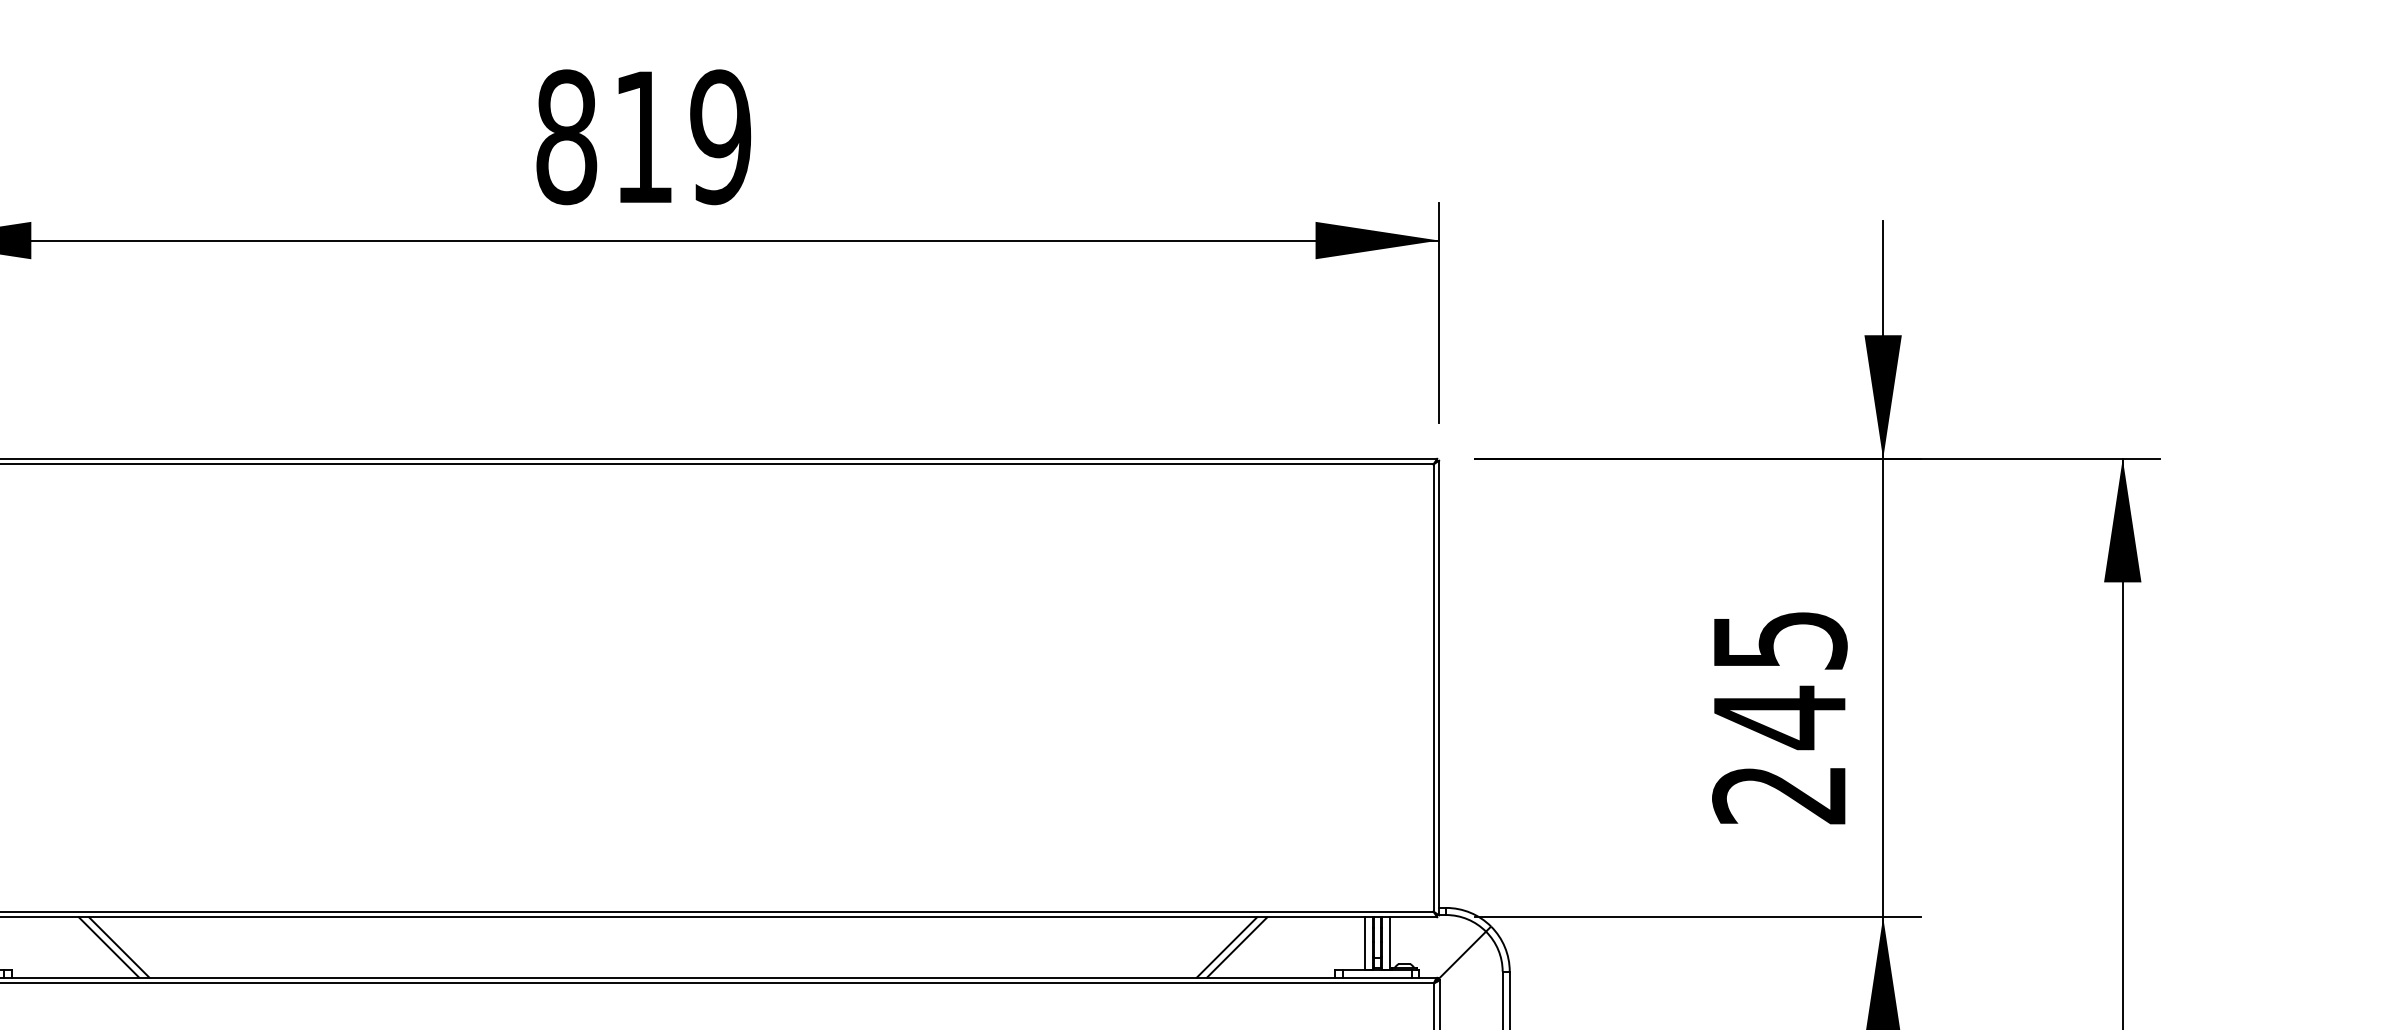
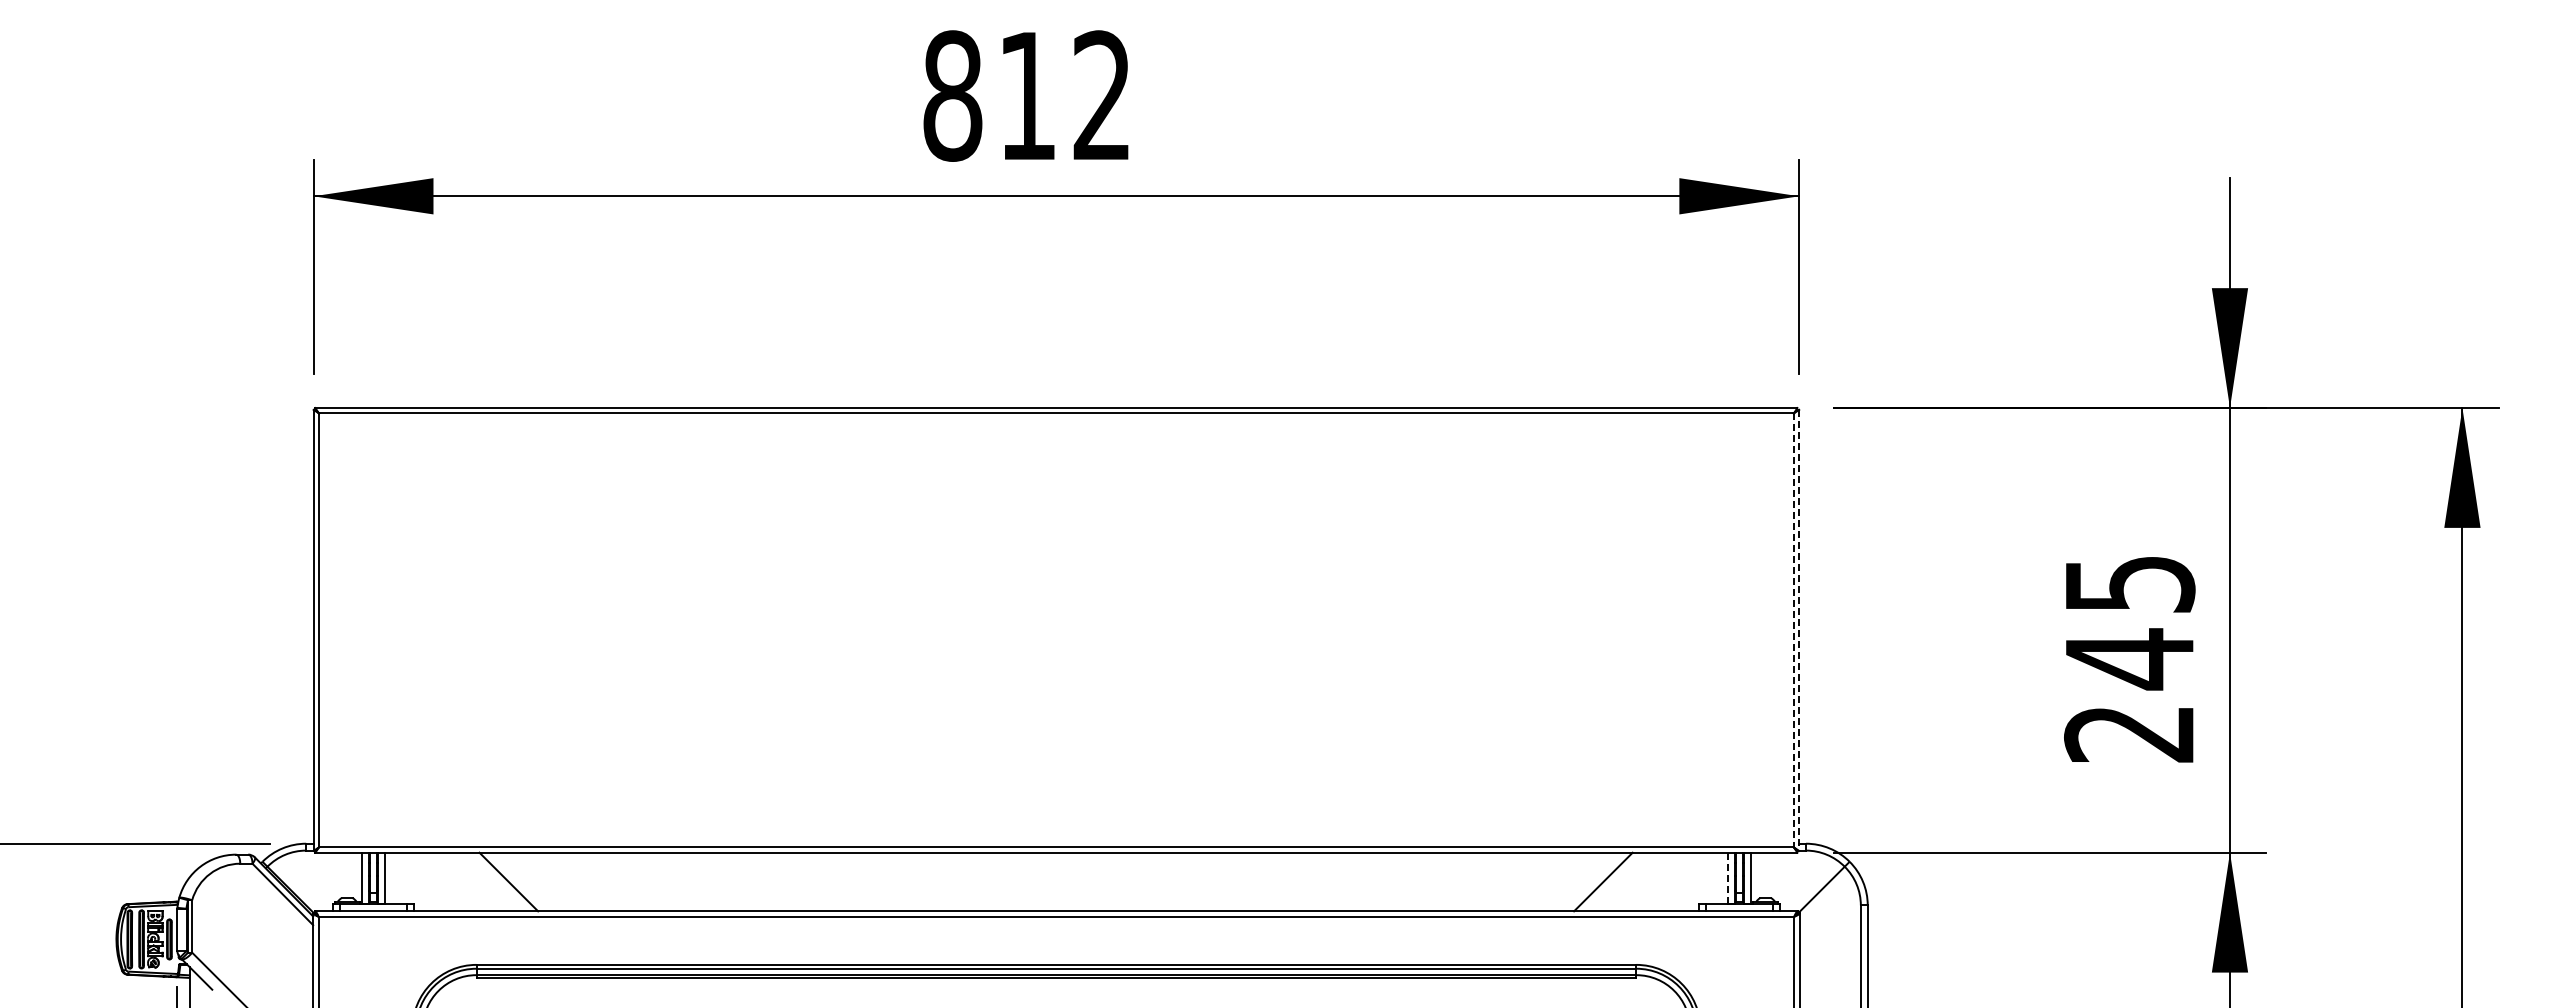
text: (719, 136) -> (1101, 95), 819 -> 812
line: (1433, 688) -> (1793, 630), solid -> dashed
line: (1439, 688) -> (1799, 630), solid -> dashed
line: (1365, 943) -> (1727, 878), solid -> dashed
line: (118, 946) -> (518, 881), removed
line: (1227, 946) -> (1593, 881), removed

